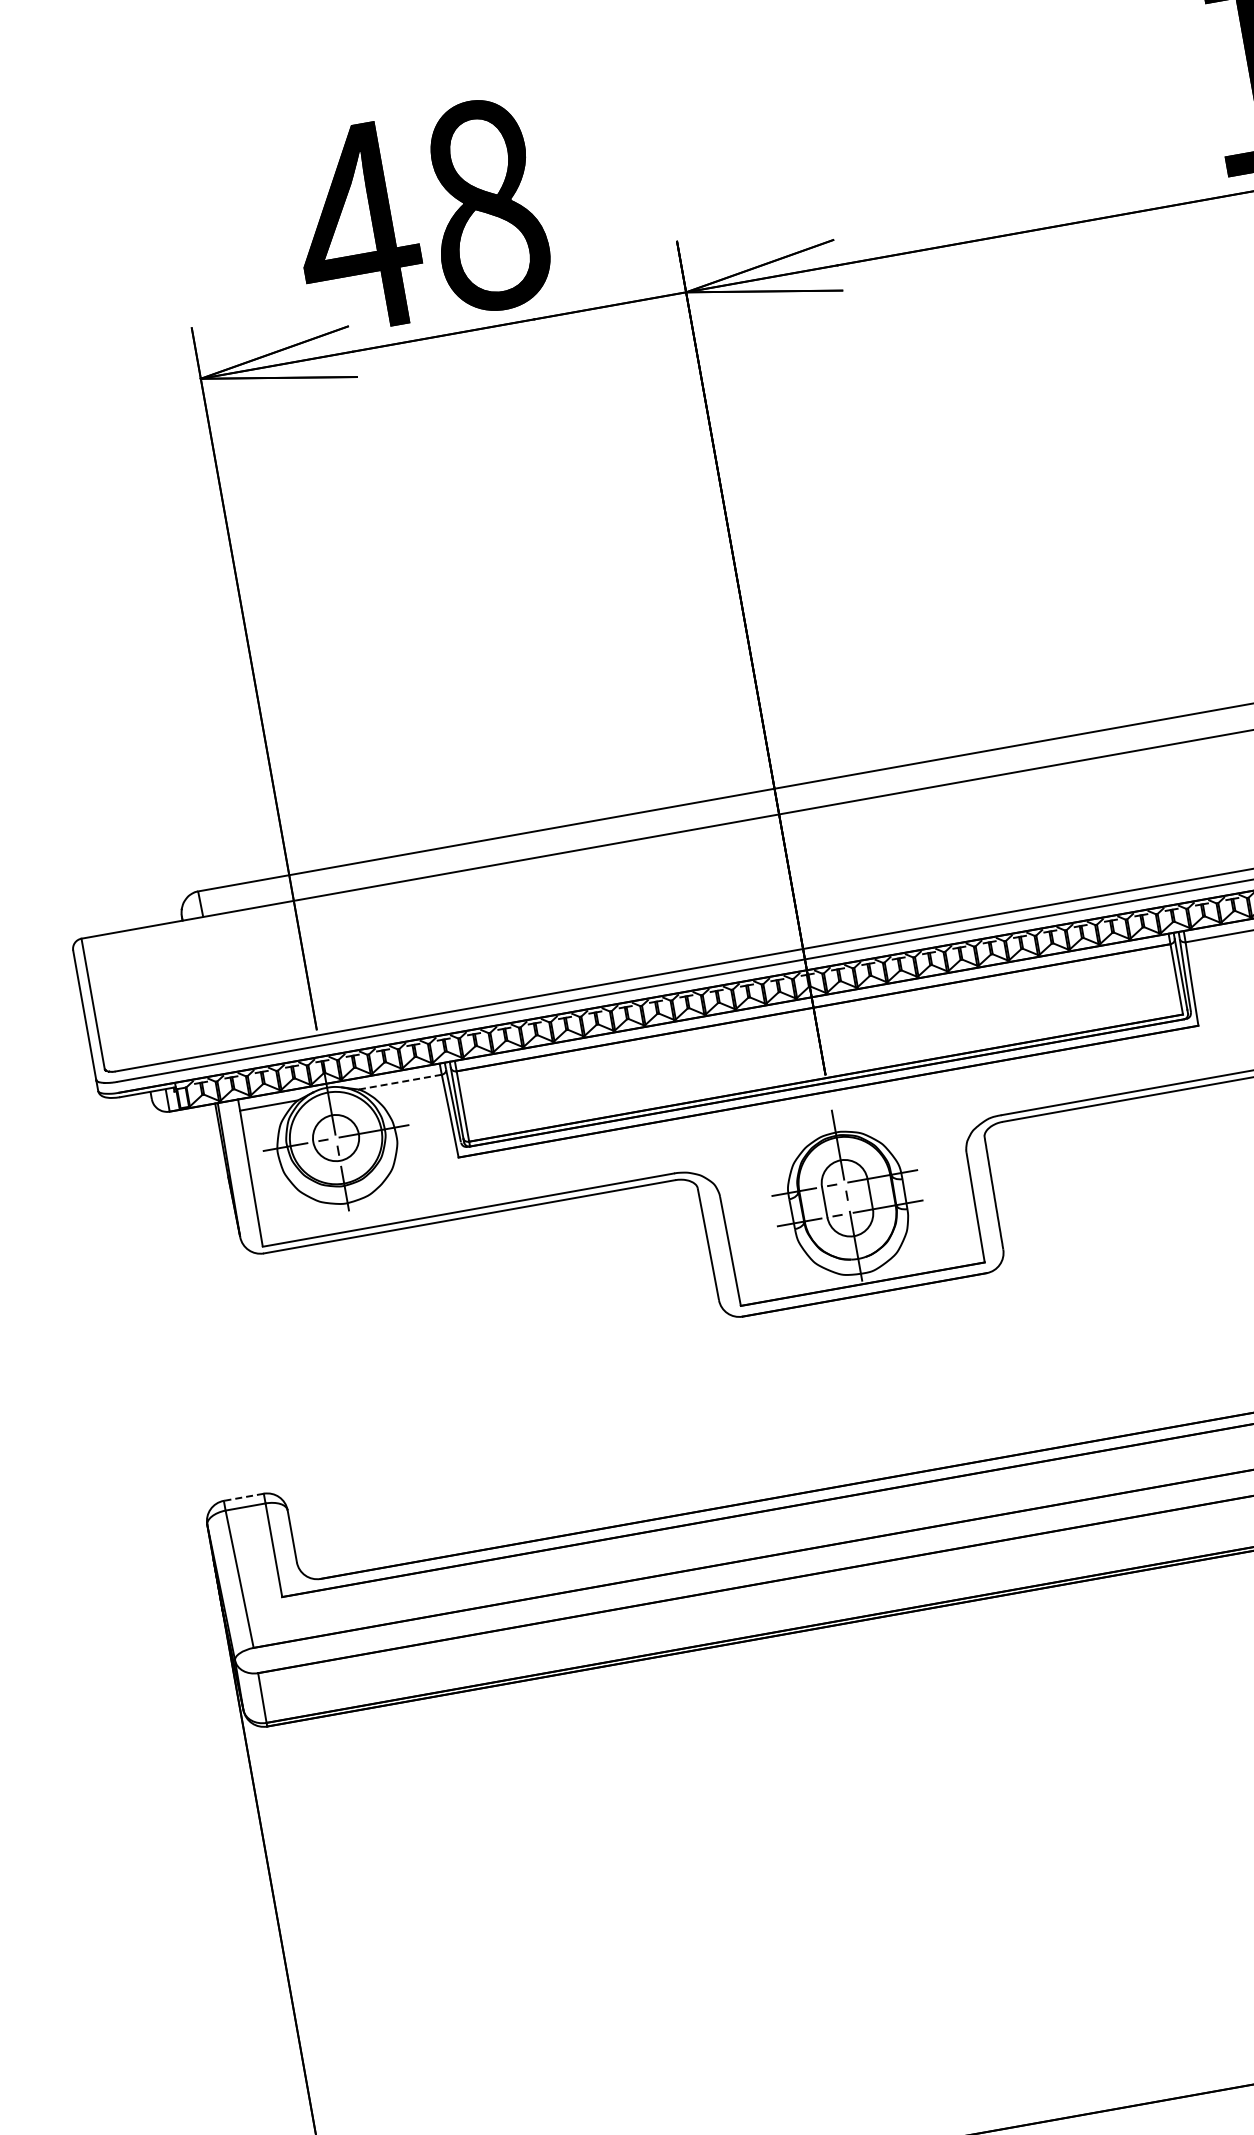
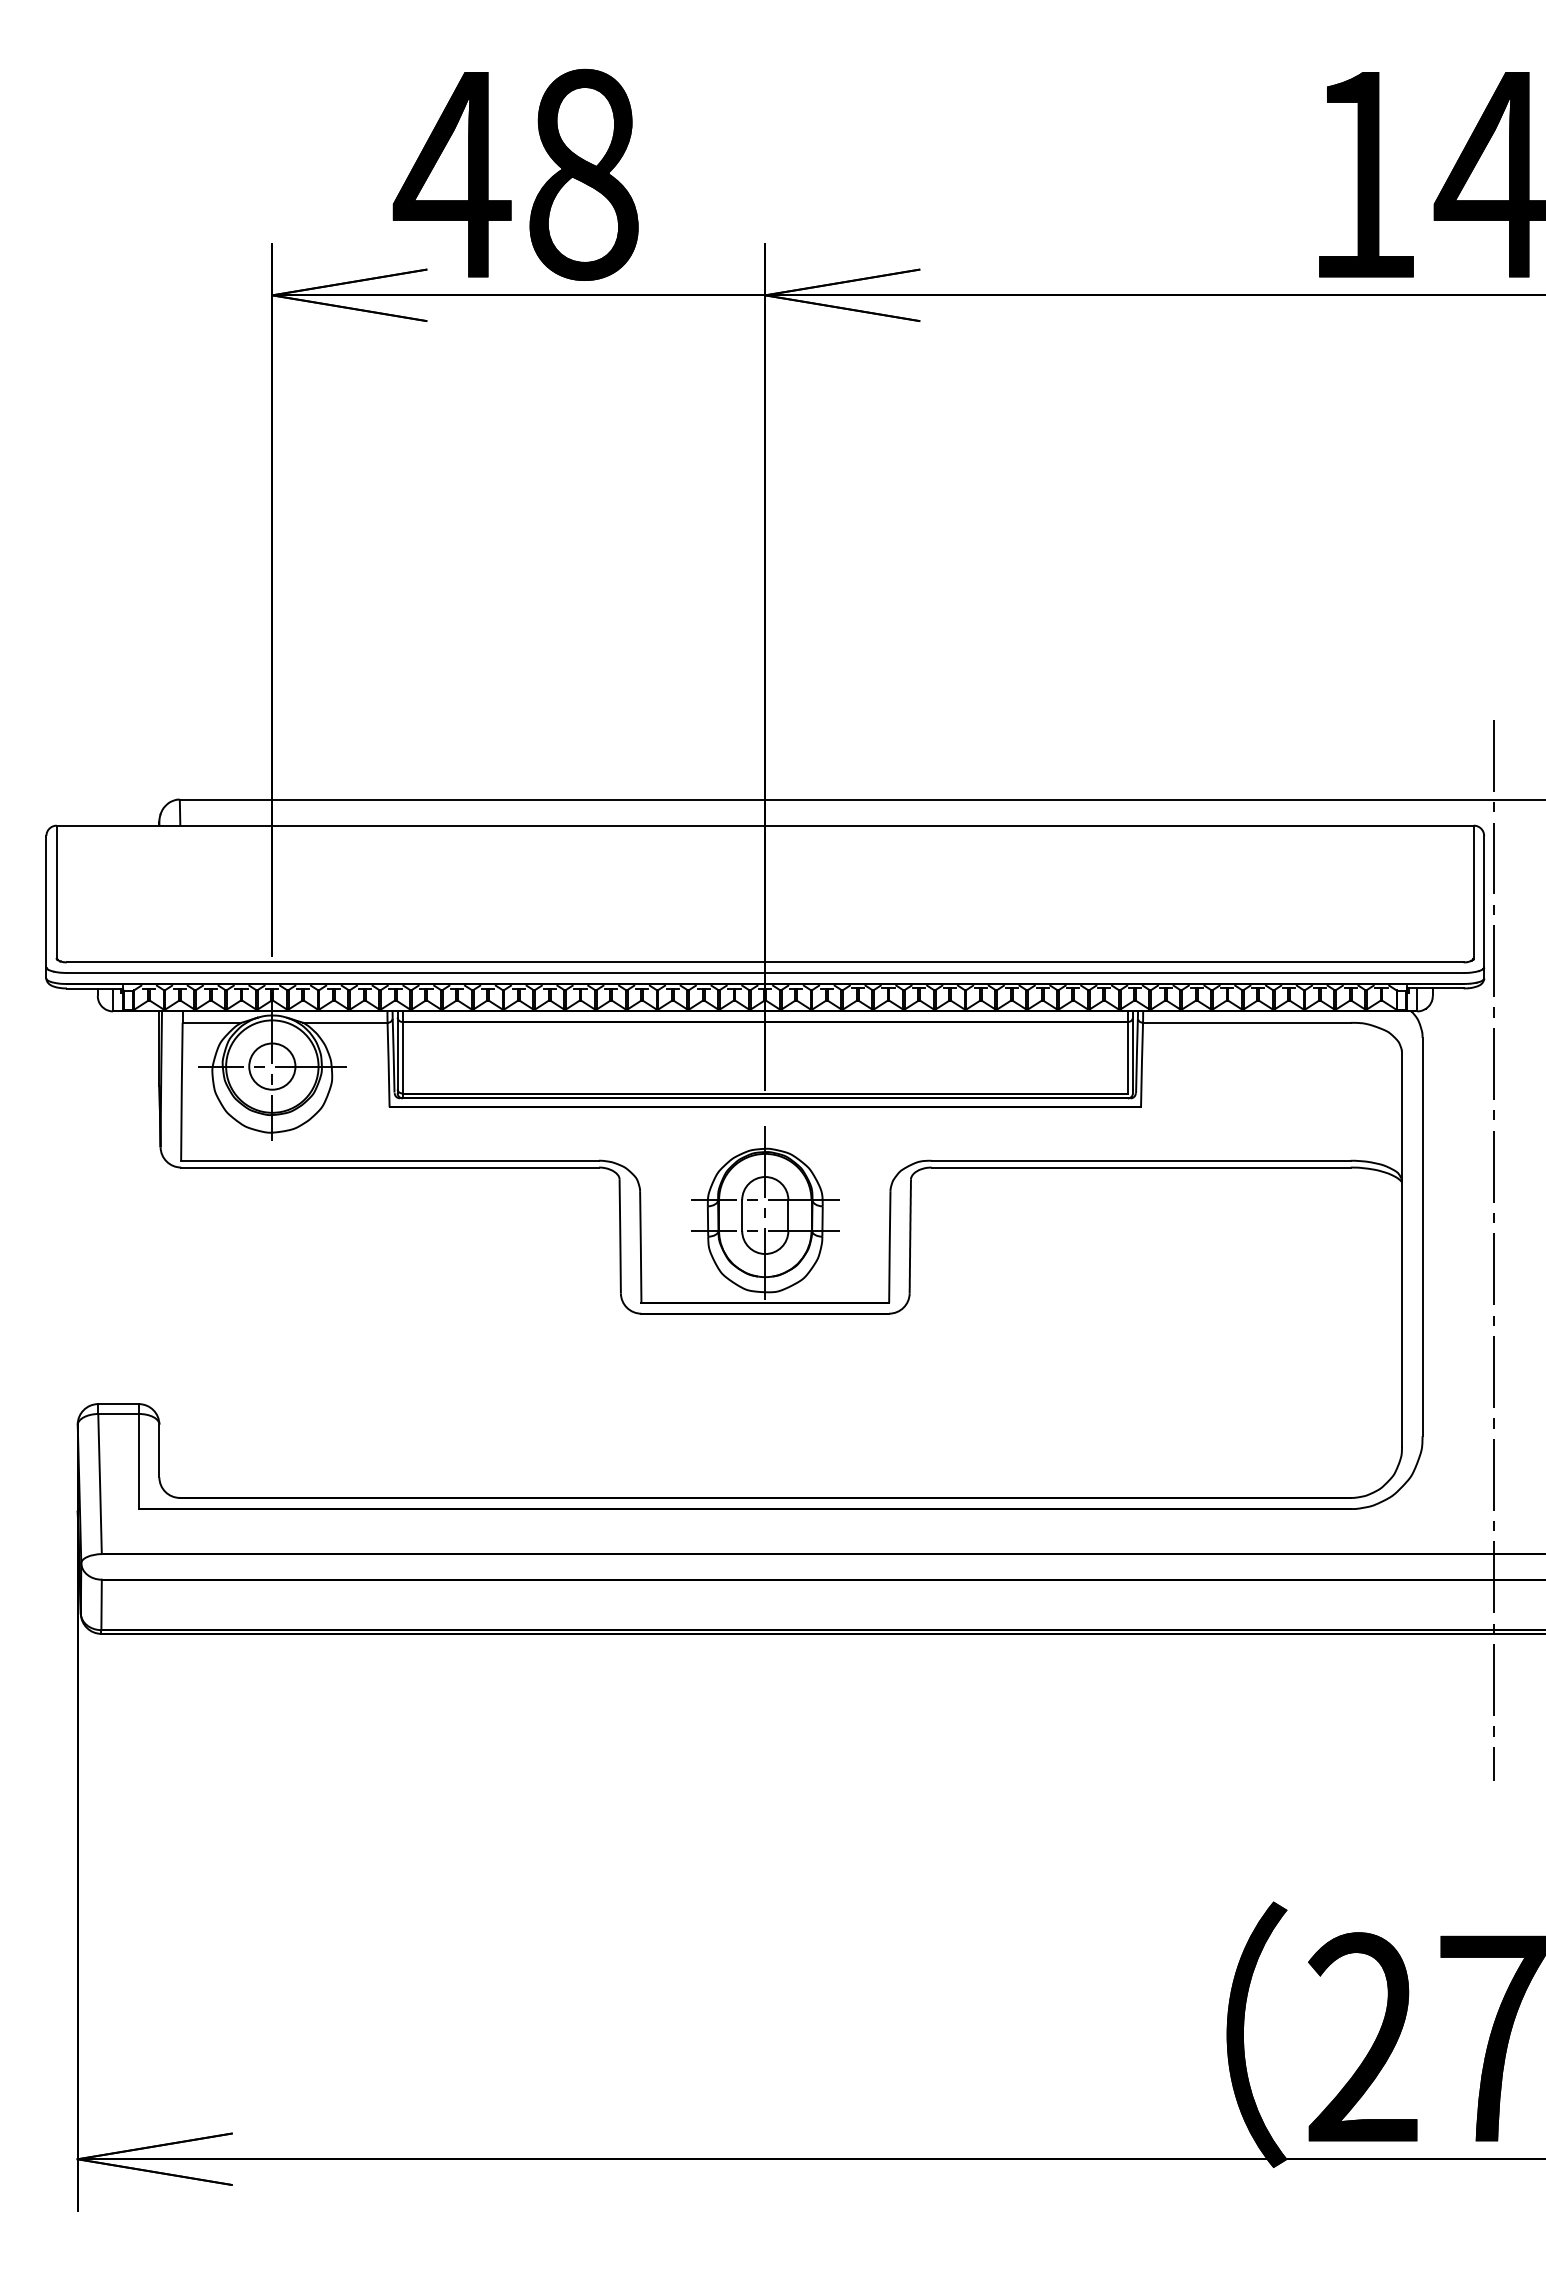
line: (400, 1081) -> (345, 1022), dashed -> solid
line: (243, 1497) -> (118, 1404), dashed -> solid

